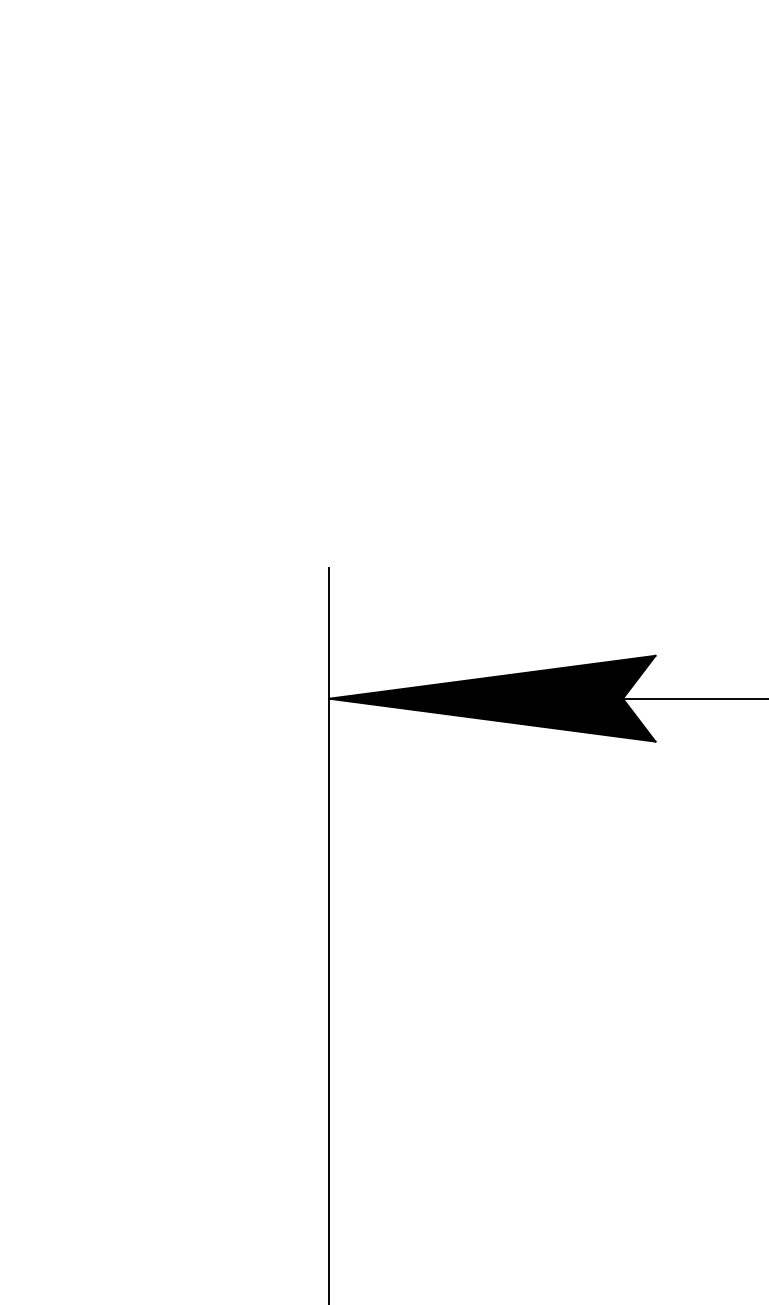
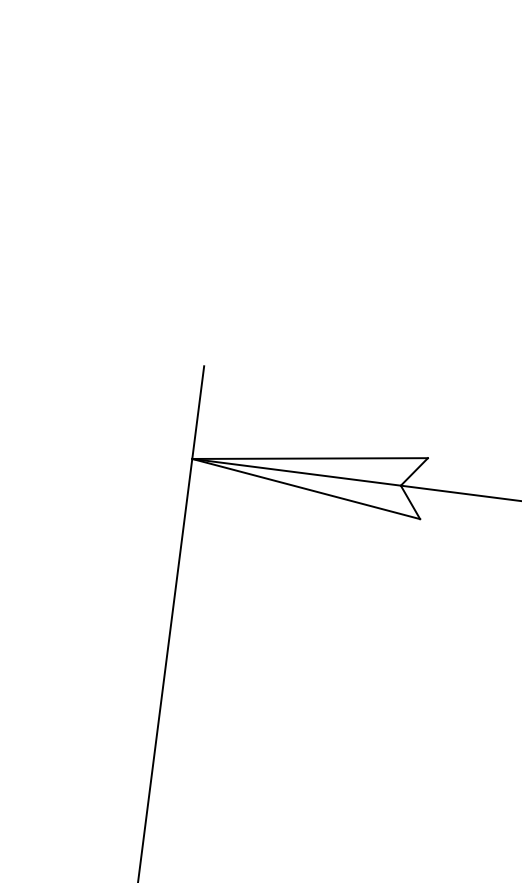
fill: (492, 698) -> (308, 473), removed

